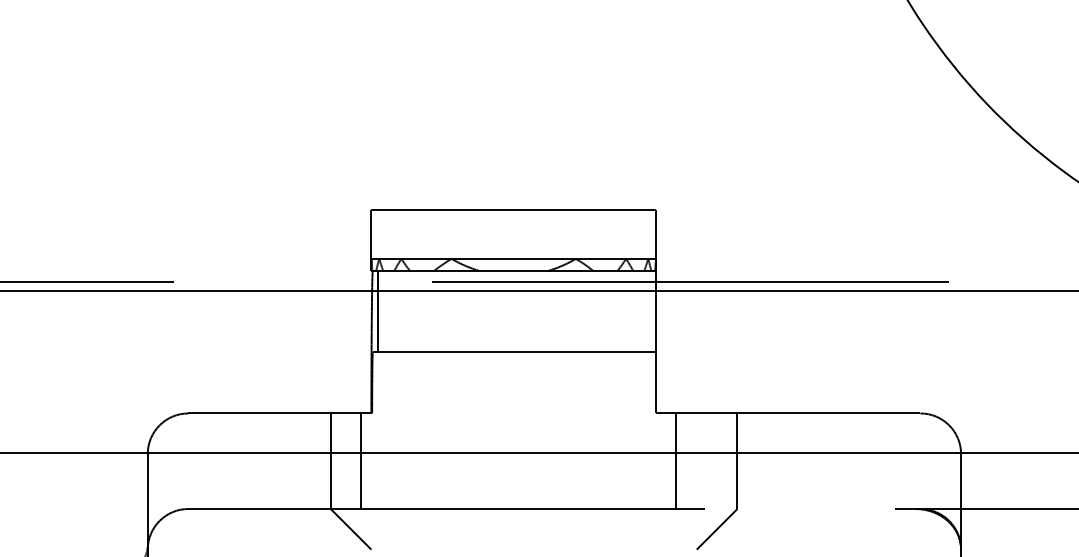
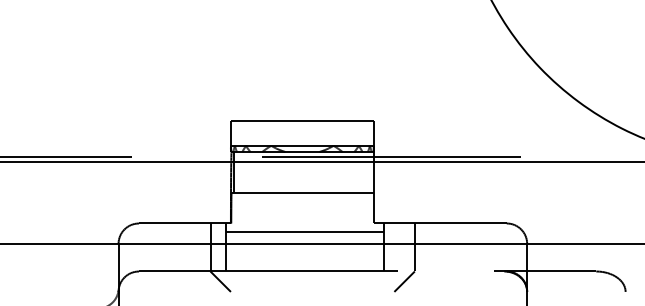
line: (517, 431) -> (304, 232), added

